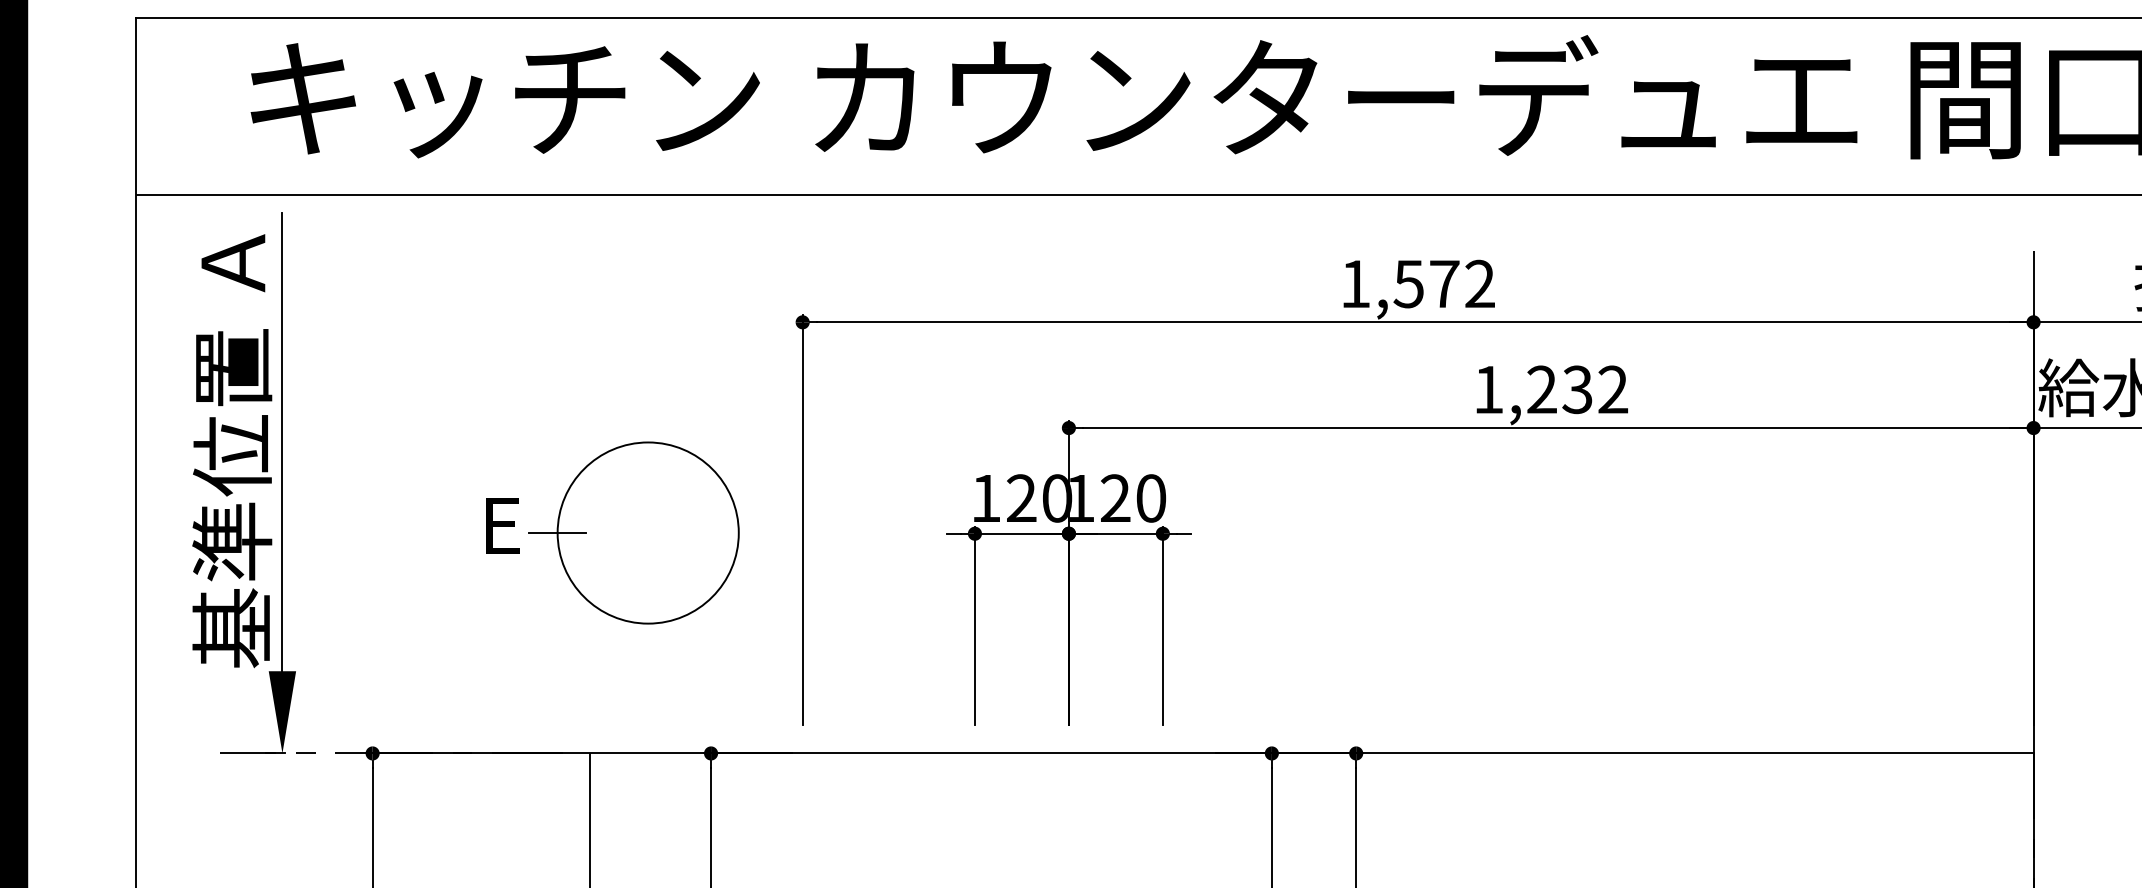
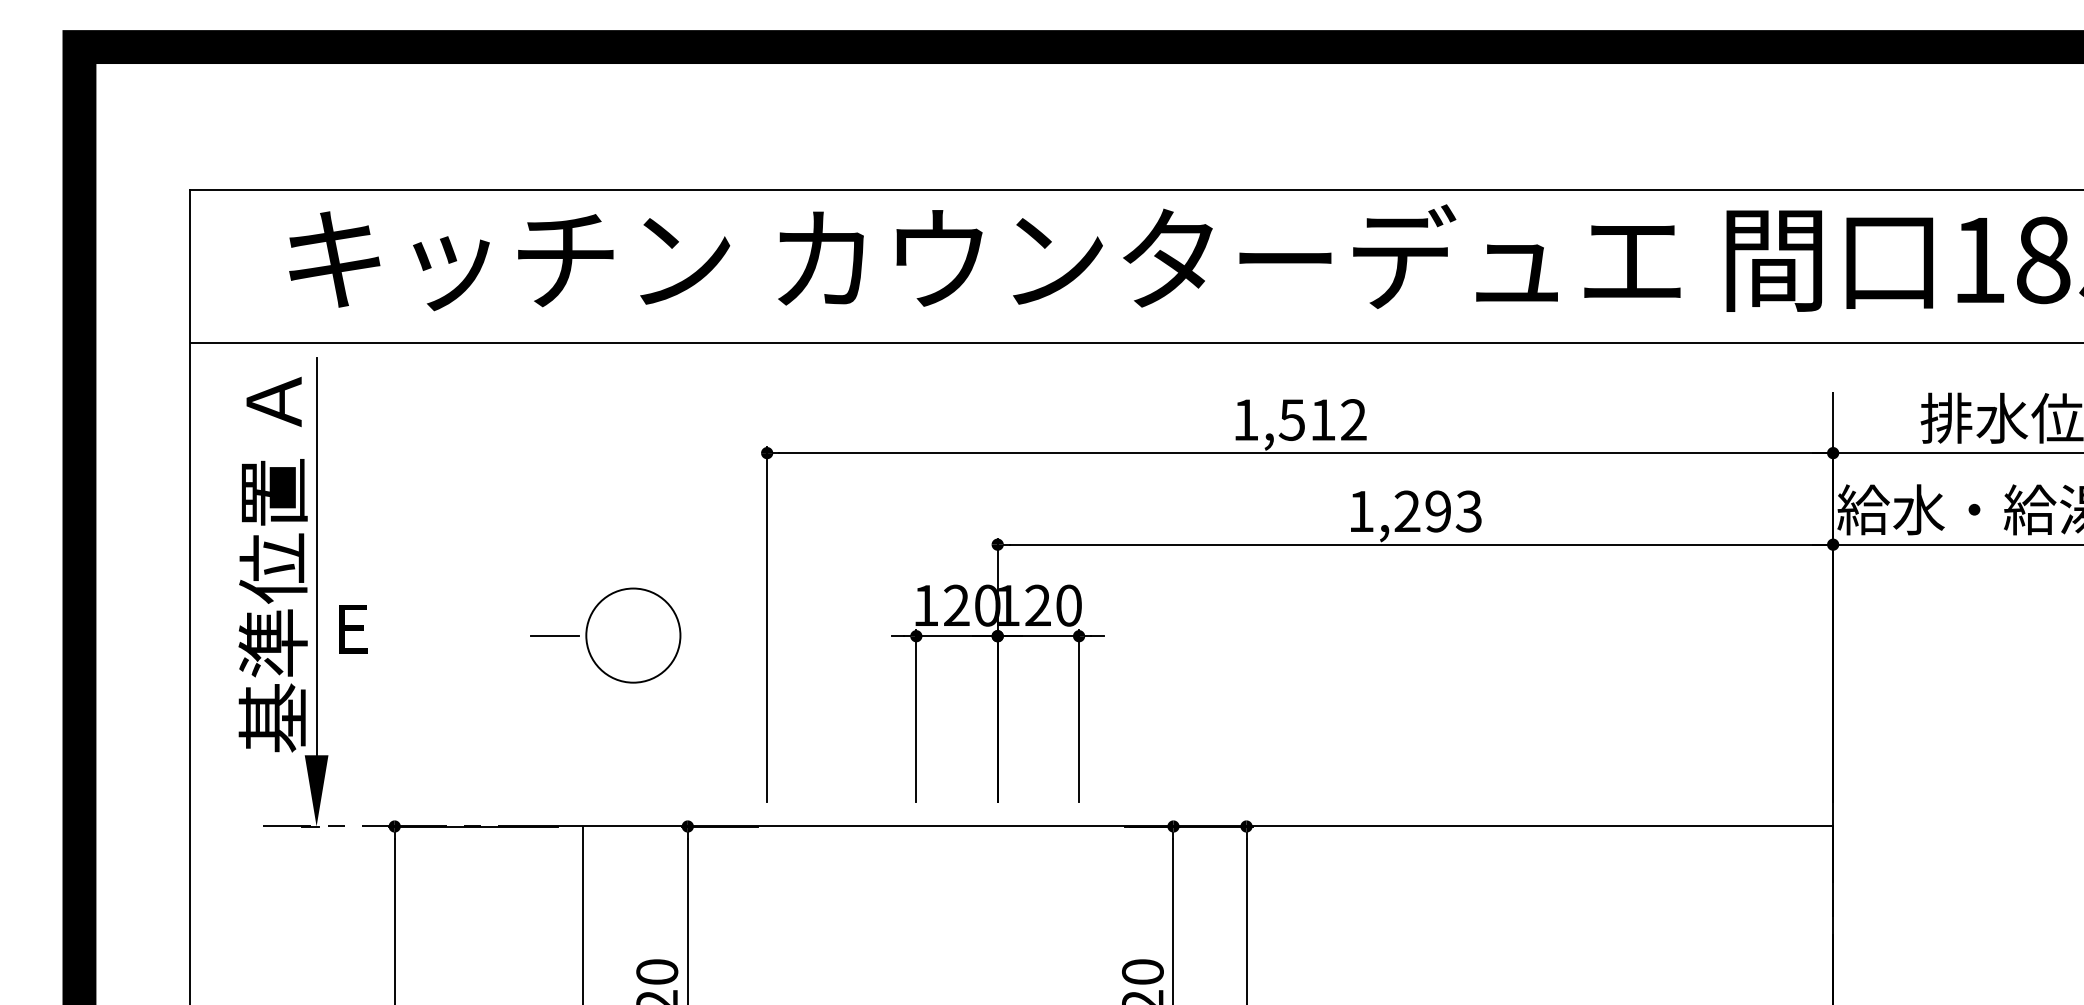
text: (1443, 283) -> (1322, 419), 1,572 -> 1,512
text: (1595, 389) -> (1453, 511), 1,232 -> 1,293
text: (502, 525) -> (353, 629), moved
circle: (647, 532) -> (632, 635), size x0.6

